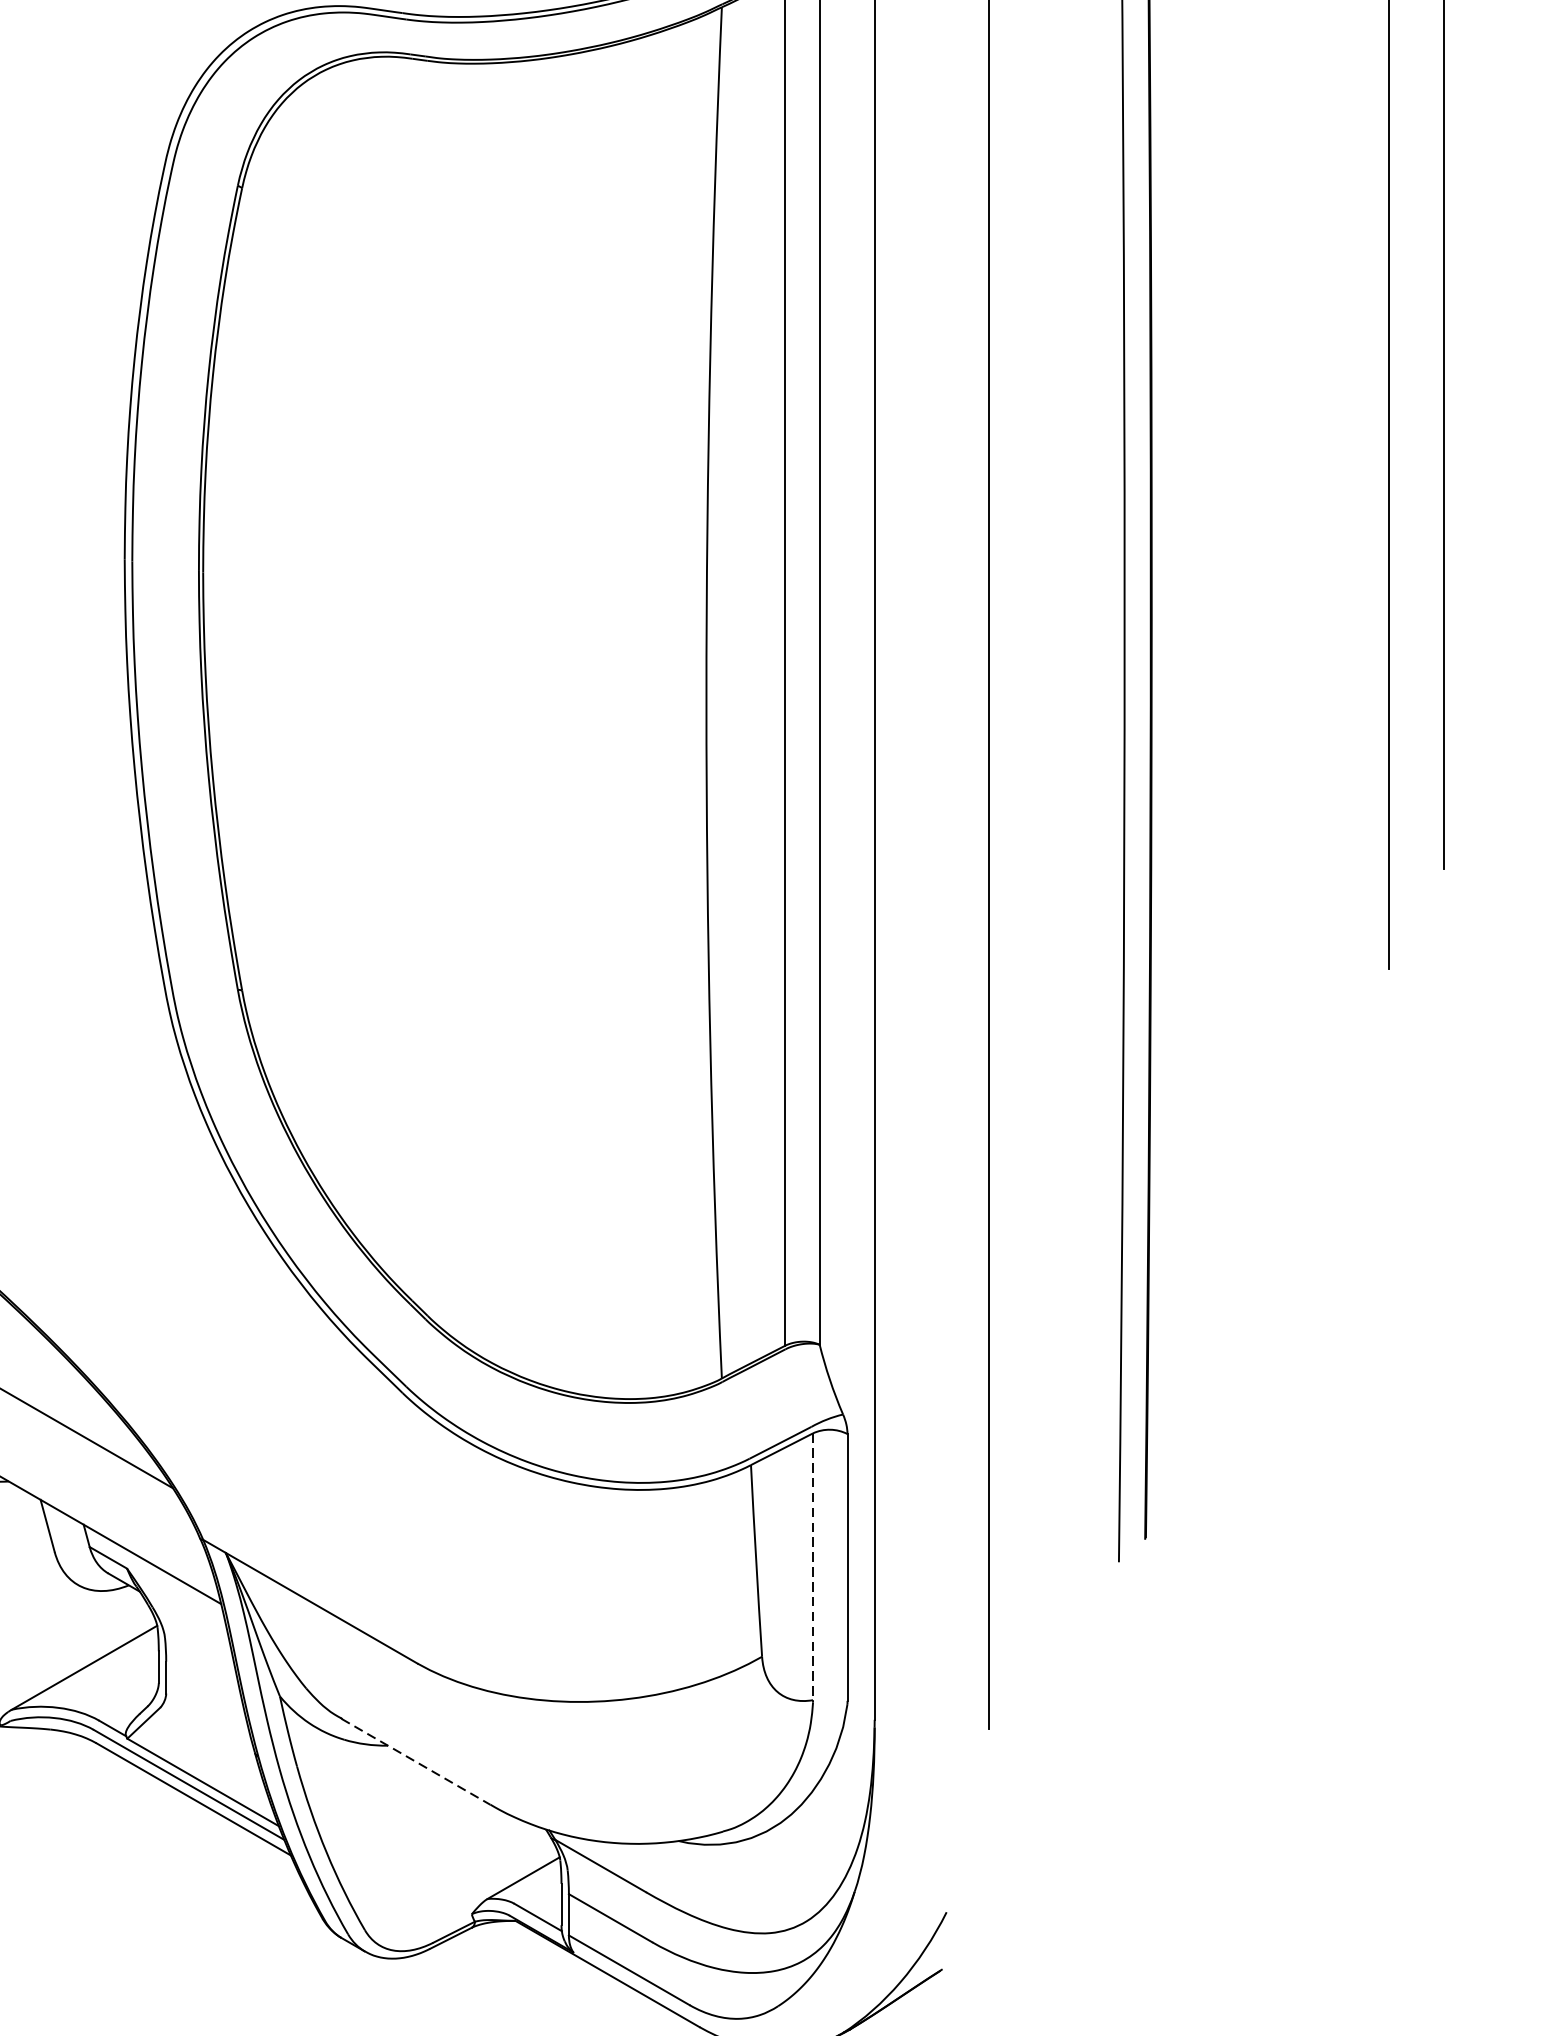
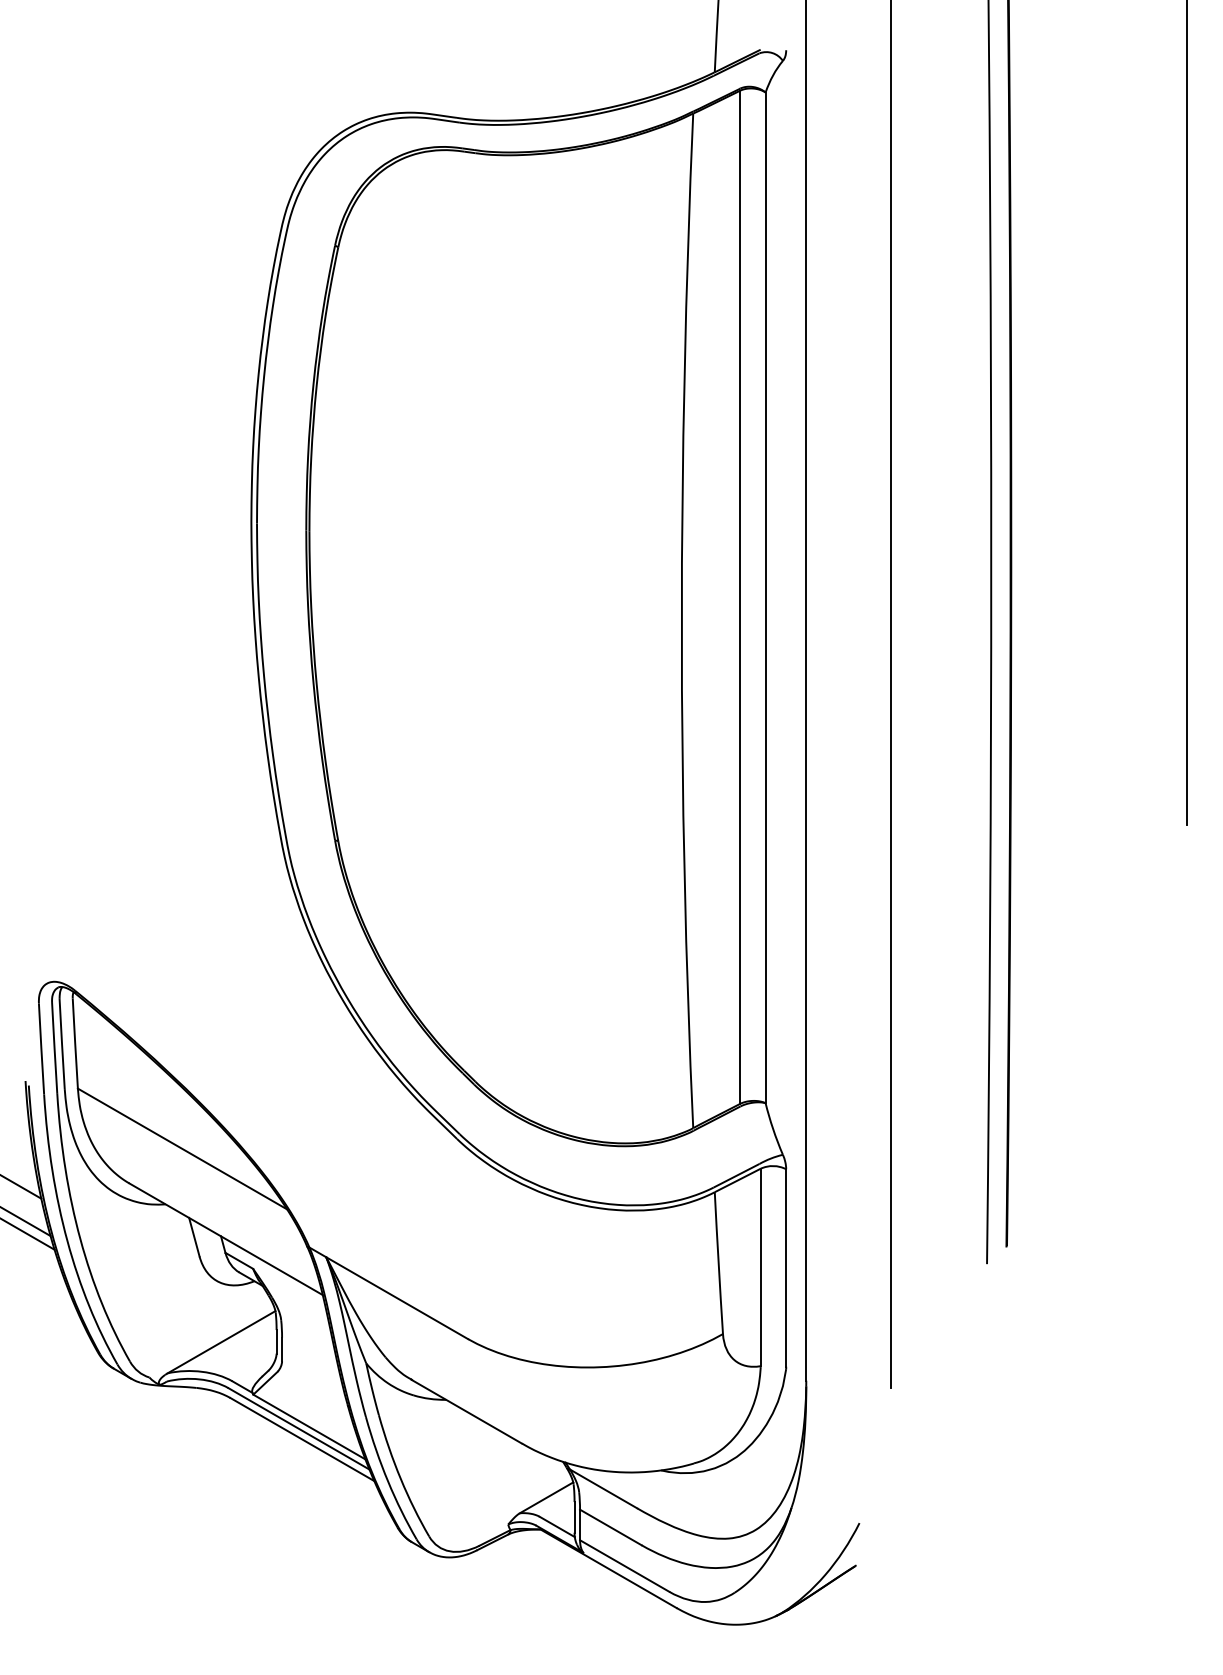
line: (812, 1566) -> (760, 1267), dashed -> solid
line: (415, 1761) -> (466, 1411), dashed -> solid

